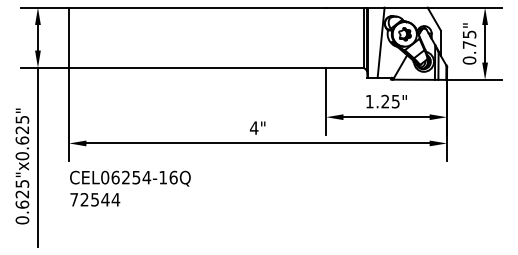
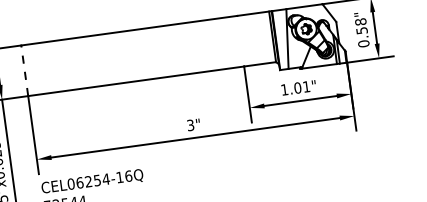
line: (69, 37) -> (25, 70), solid -> dashed
text: (469, 39) -> (361, 26), 0.75" -> 0.58"
text: (390, 101) -> (302, 87), 1.25" -> 1.01"
text: (253, 127) -> (190, 124), 4" -> 3"

